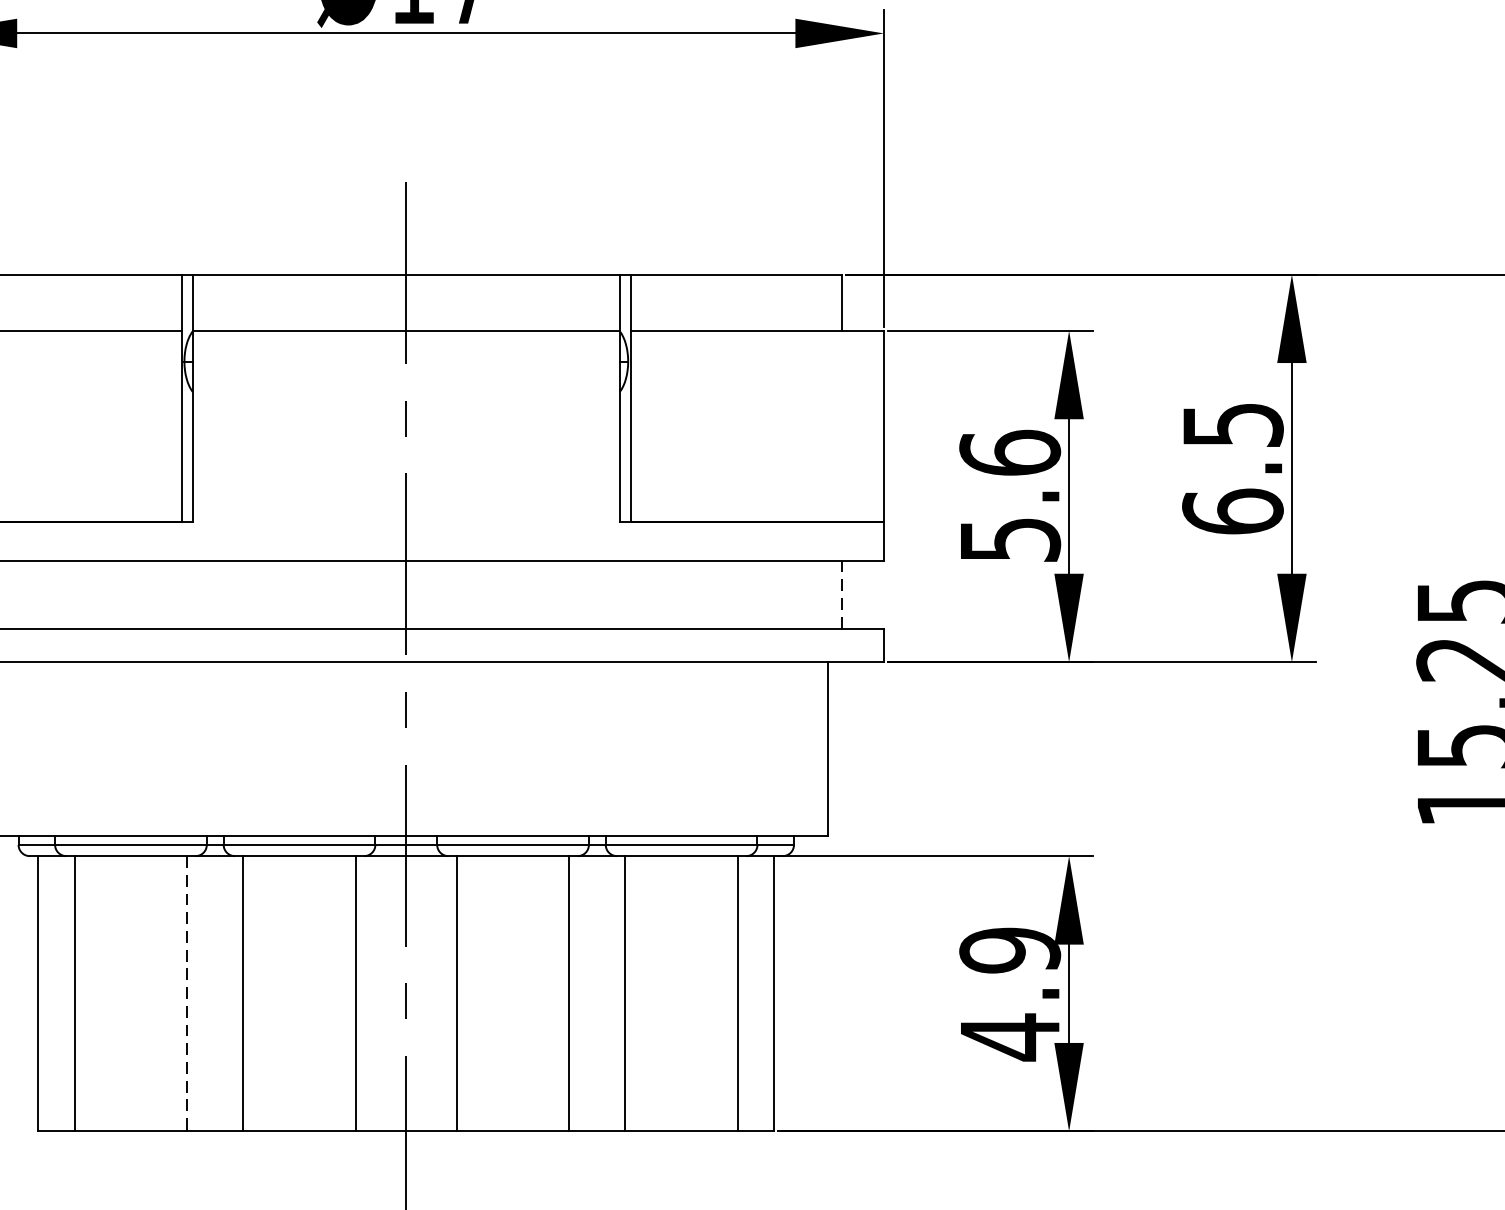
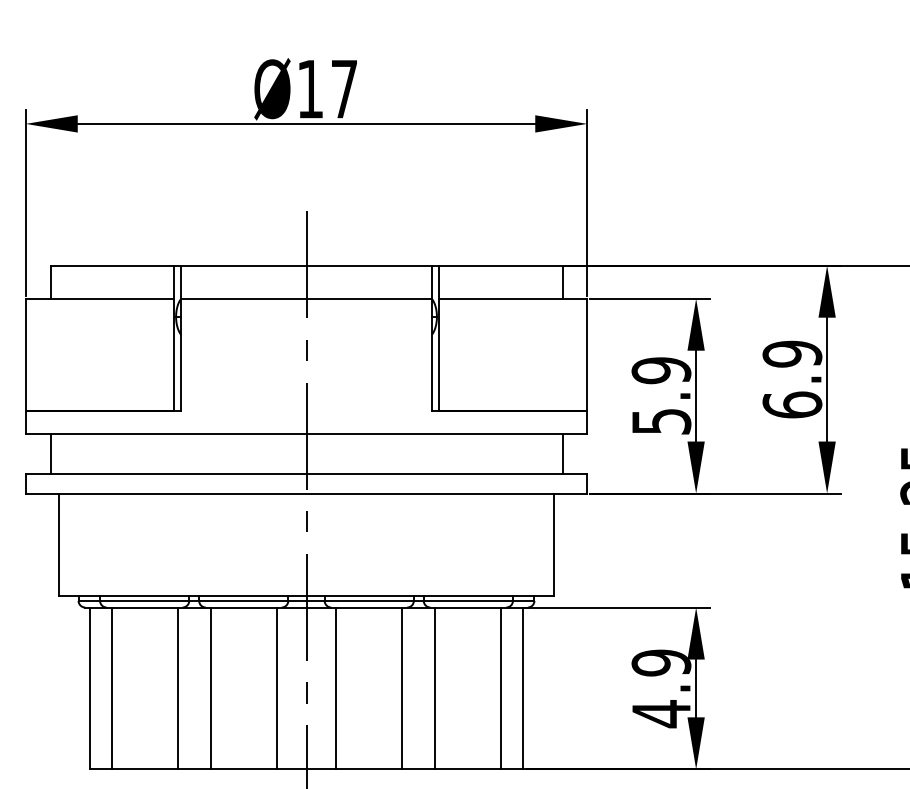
text: (1233, 423) -> (792, 353), 6.5 -> 6.9
text: (1010, 452) -> (661, 370), 5.6 -> 5.9
line: (841, 594) -> (562, 453), dashed -> solid
line: (186, 993) -> (177, 688), dashed -> solid

